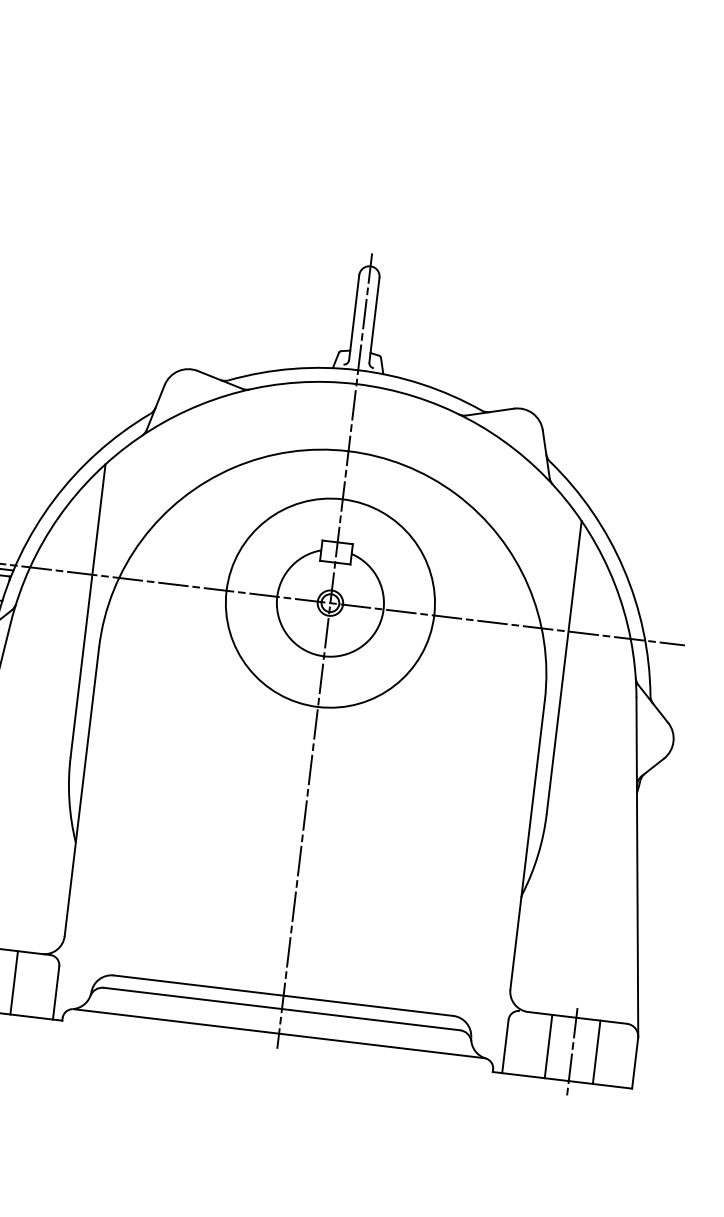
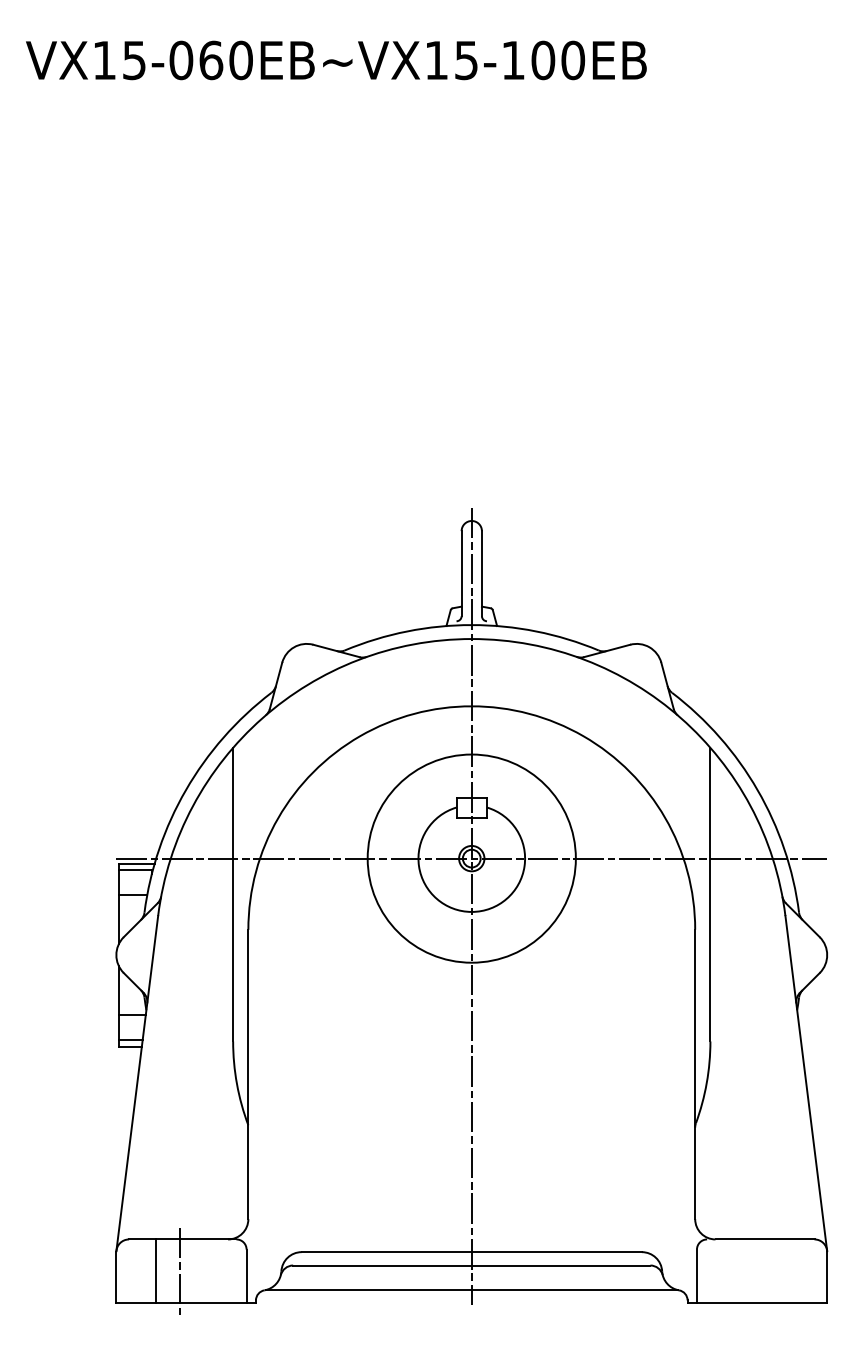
line: (13, 982) -> (203, 1270), removed
line: (548, 1045) -> (739, 1270), removed
line: (596, 1051) -> (787, 1270), removed
line: (571, 1052) -> (763, 1274), removed

